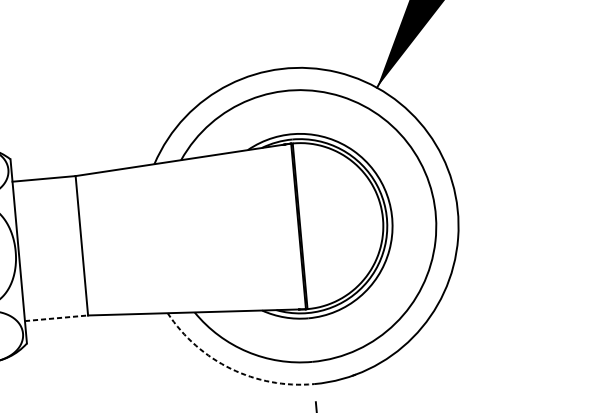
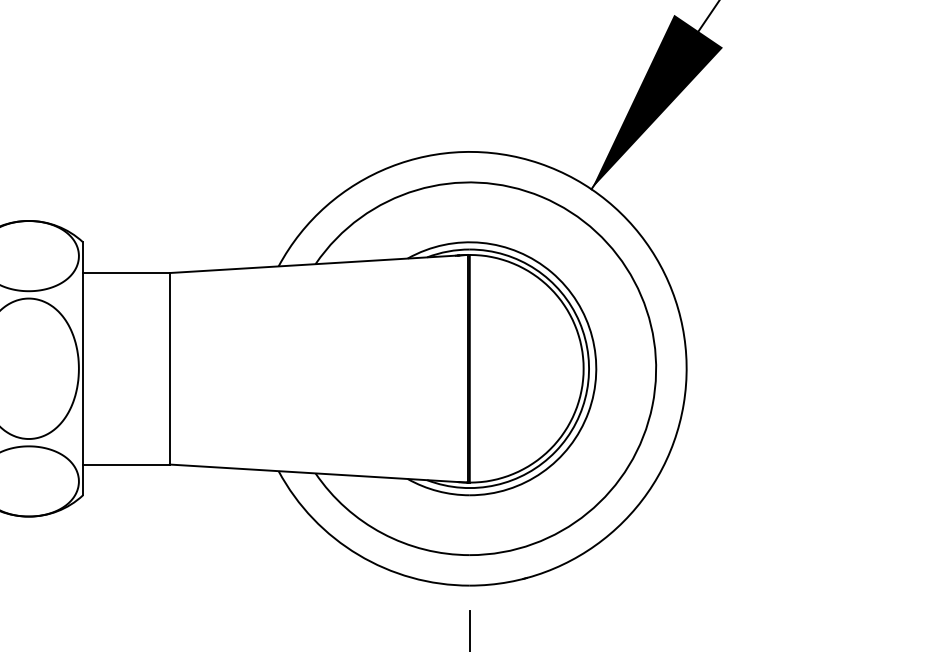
line: (56, 318) -> (126, 464), dashed -> solid
arc: (231, 368) -> (358, 554), dashed -> solid

